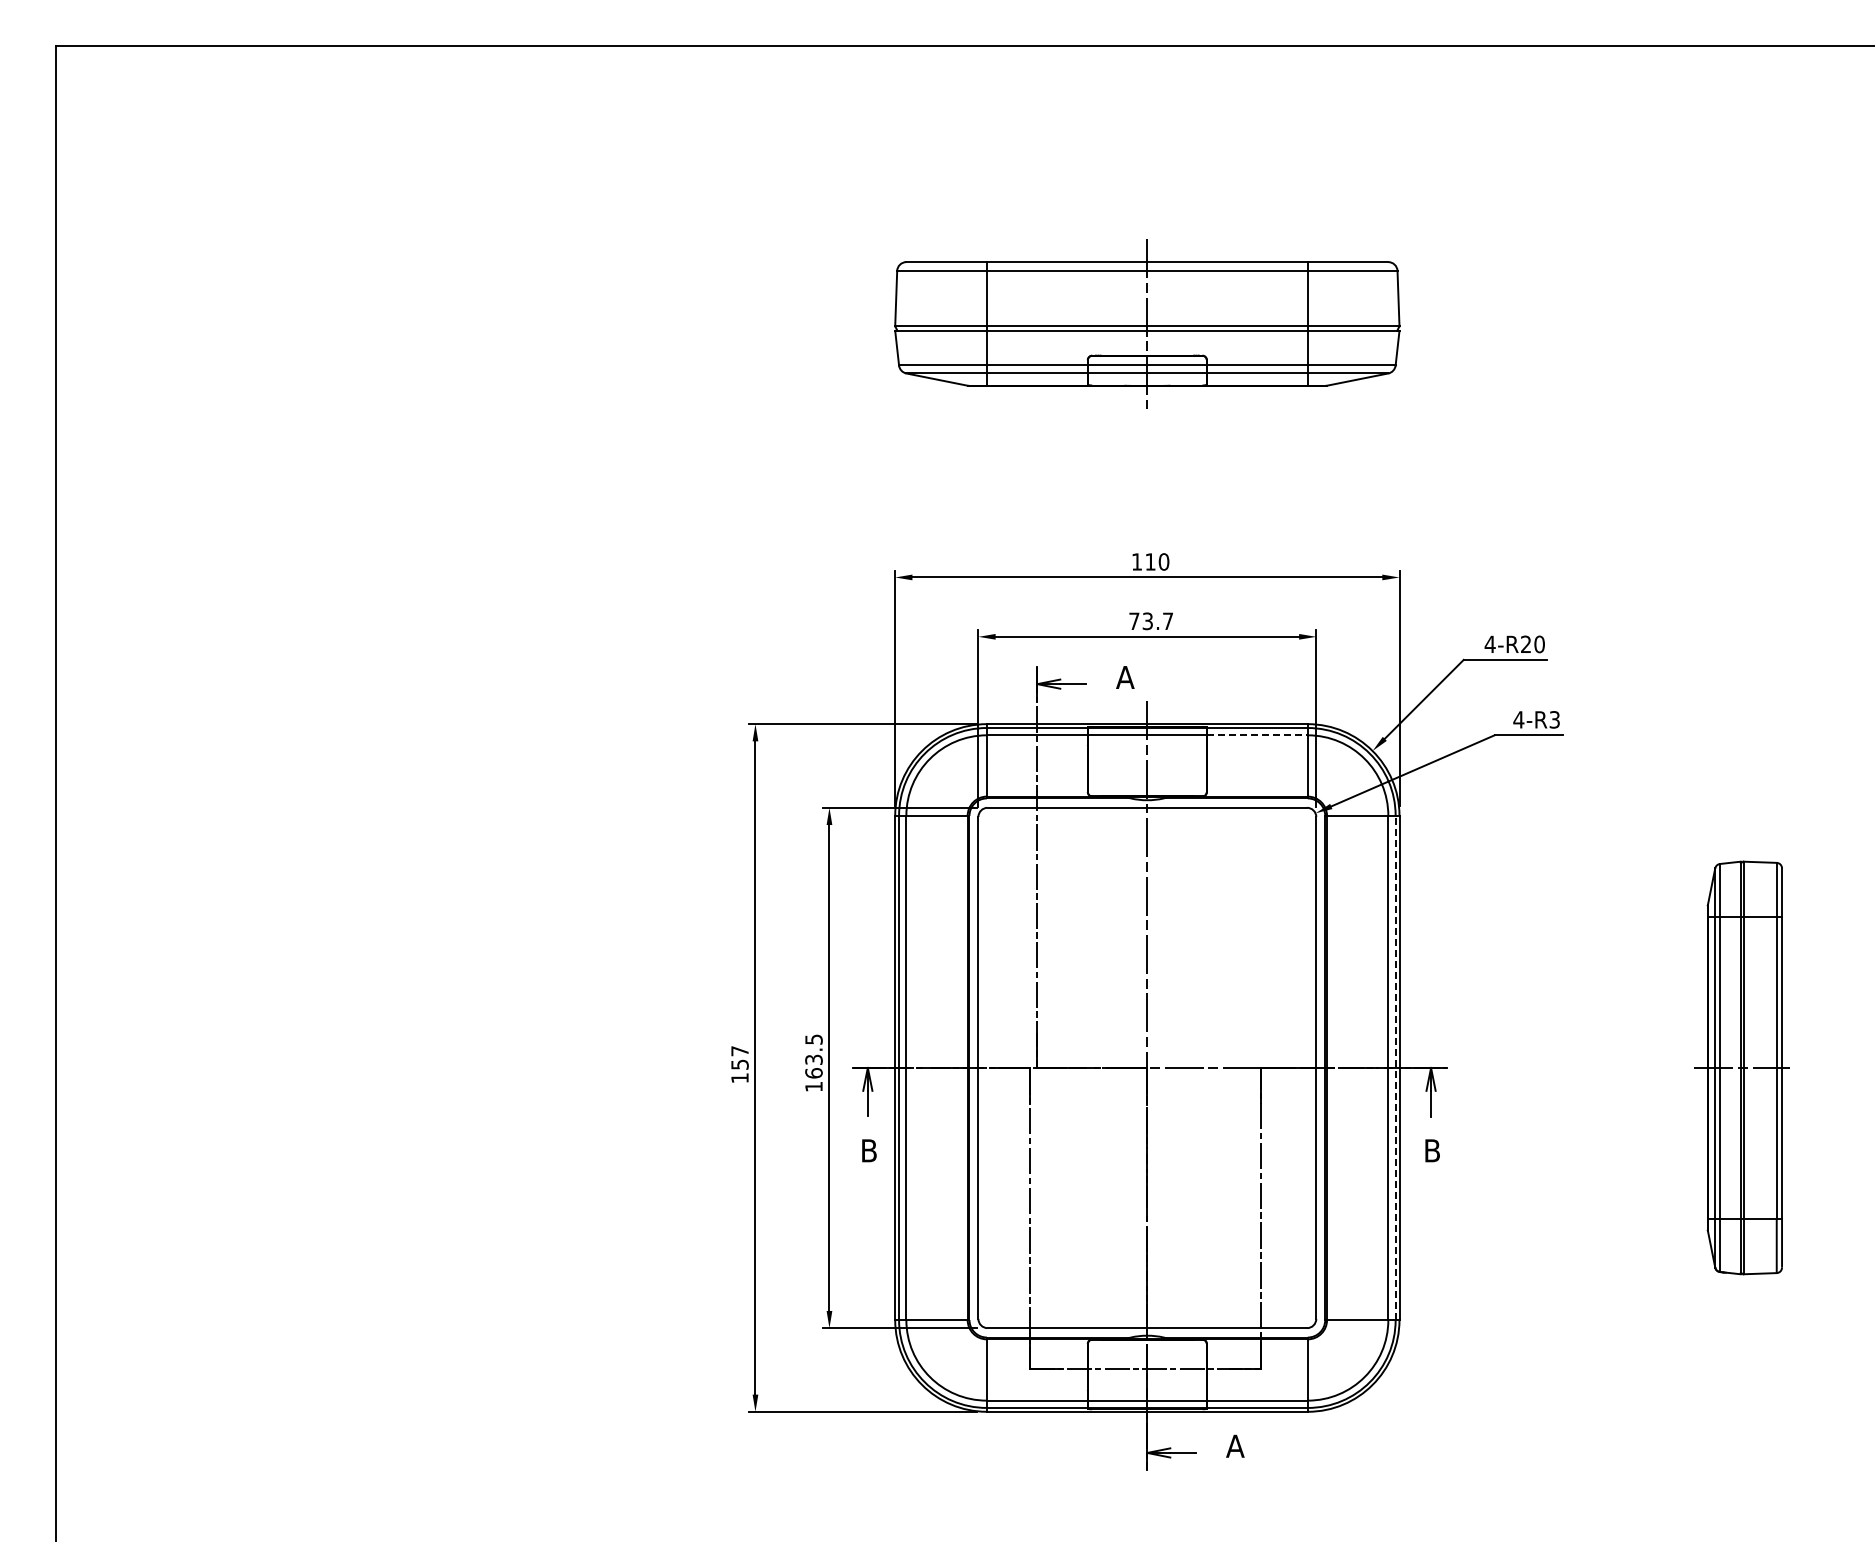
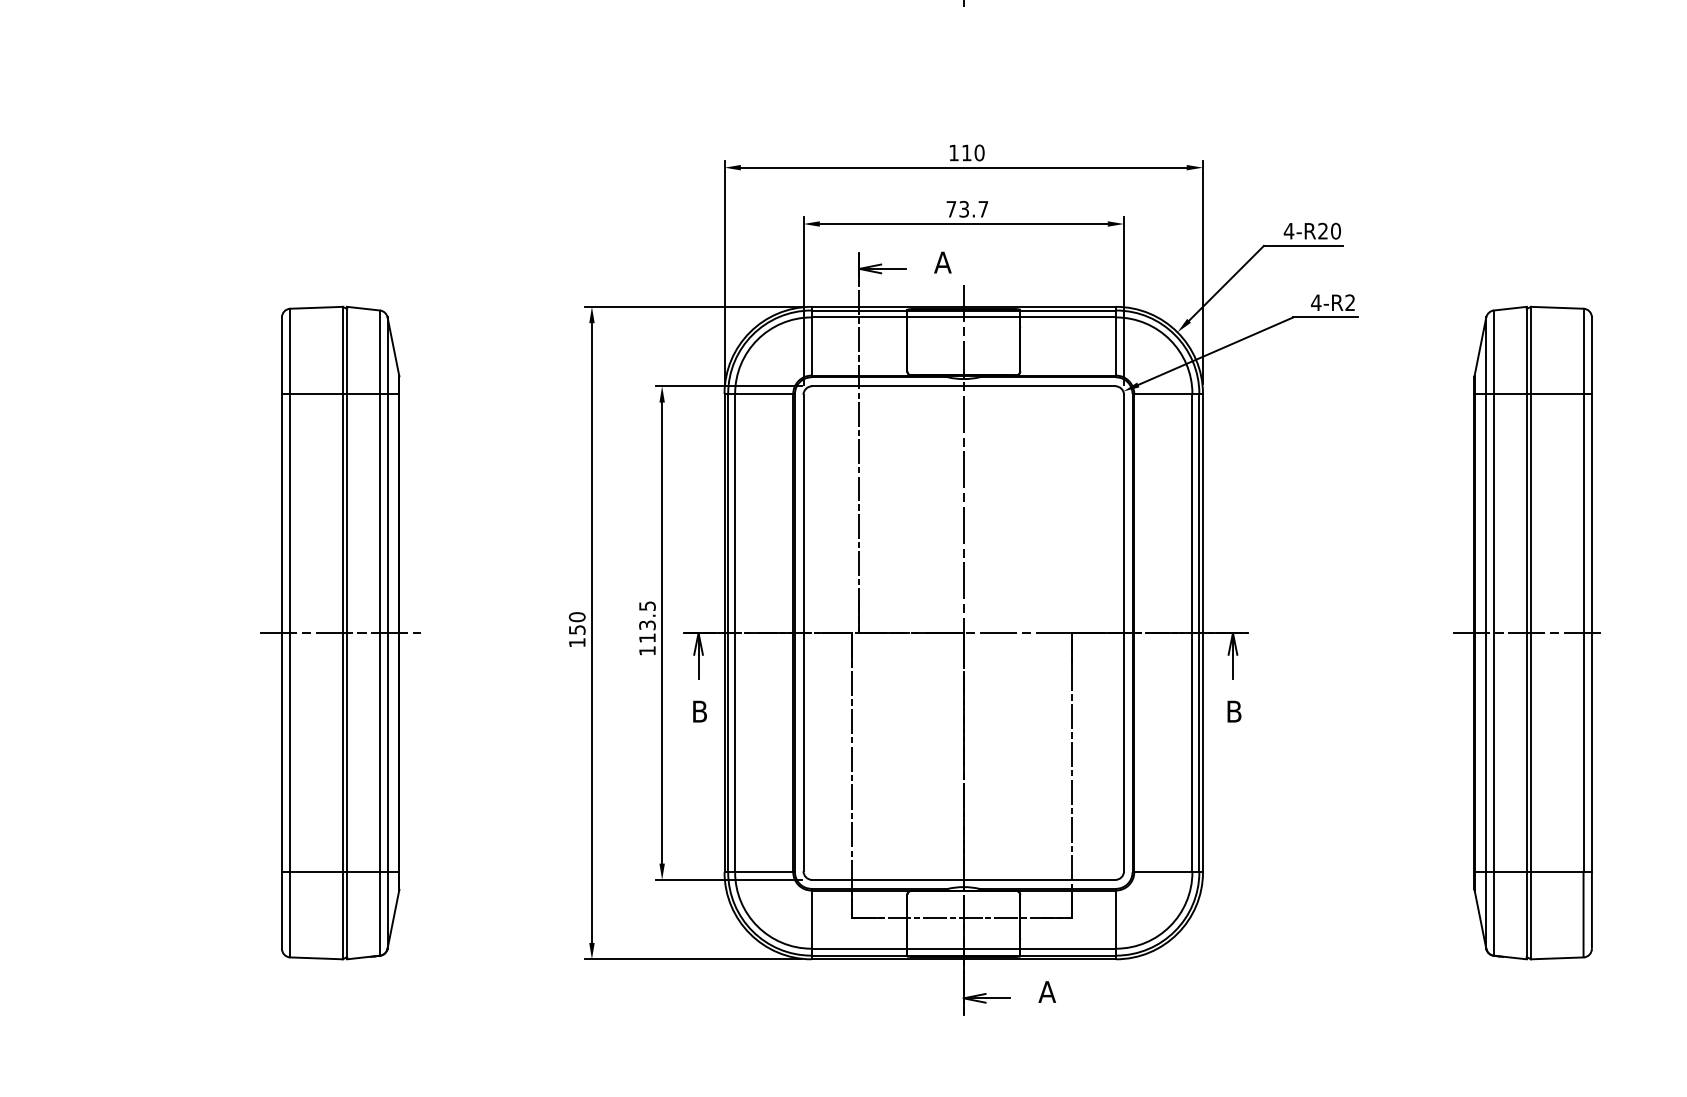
text: (1554, 719) -> (1350, 302), 4-R3 -> 4-R2
line: (1257, 735) -> (1068, 317), dashed -> solid
text: (739, 1050) -> (576, 616), 157 -> 150
part: (490, 1067) -> (340, 632), added
line: (1395, 1067) -> (1199, 632), dashed -> solid
part: (1740, 1067) -> (1526, 632), size x1.67
text: (813, 1073) -> (647, 638), 163.5 -> 113.5

